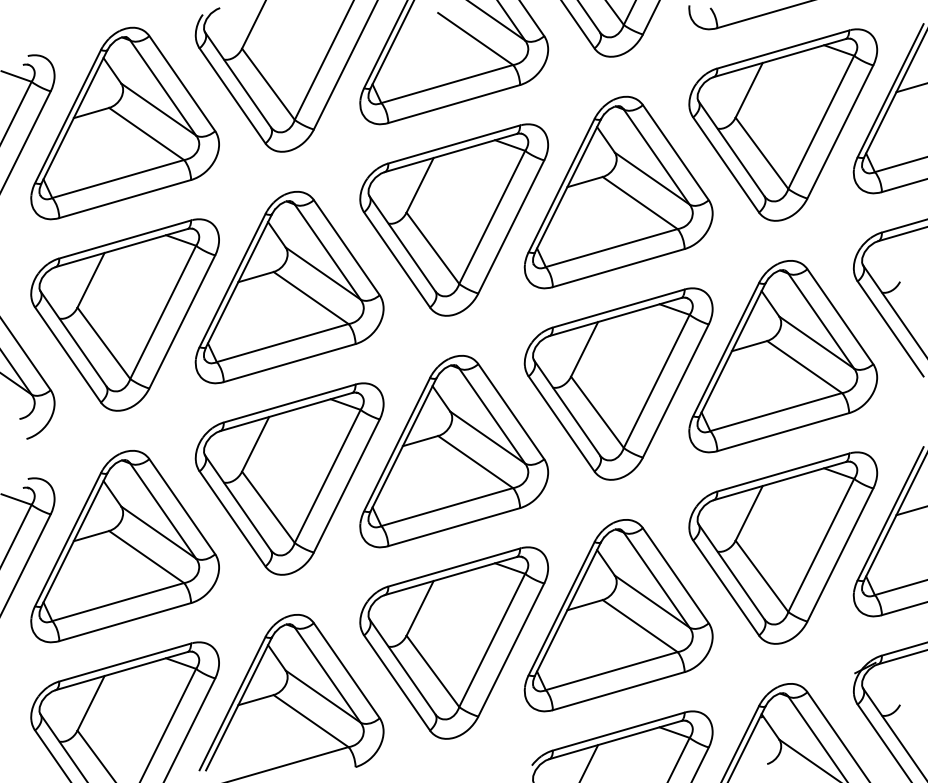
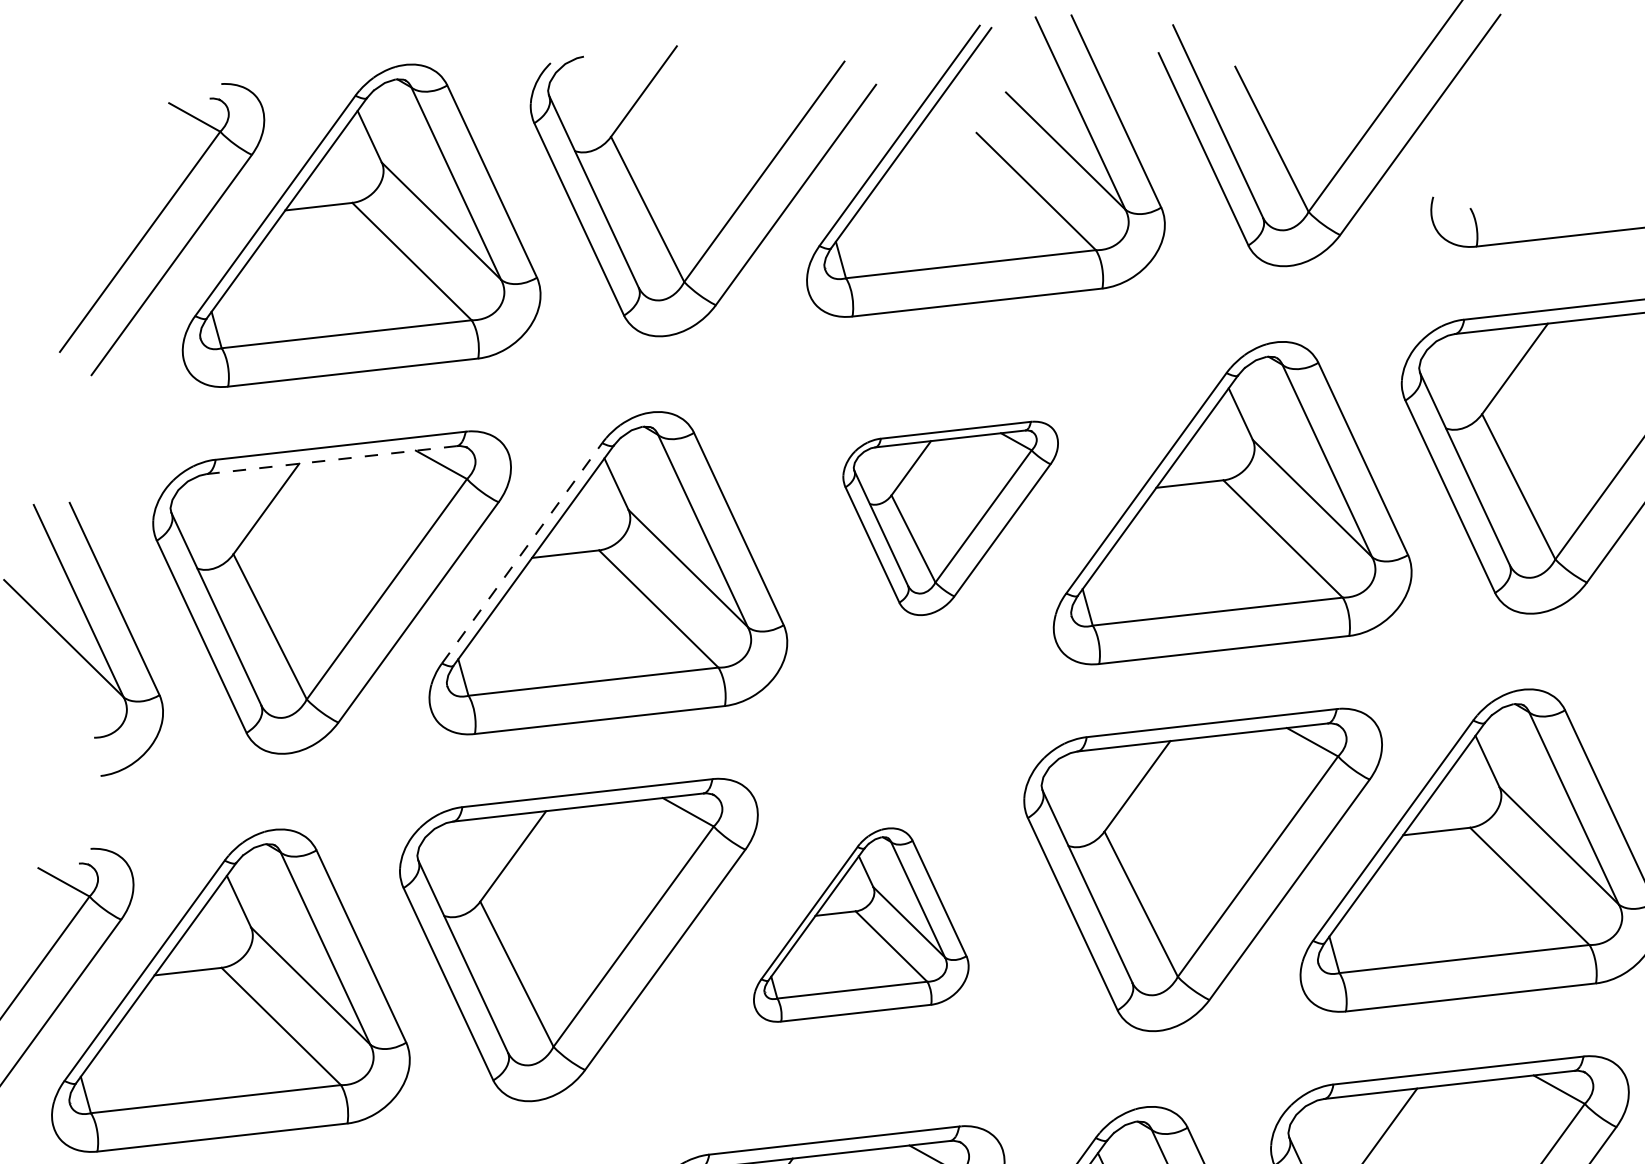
part: (454, 219) -> (942, 511), size x0.6
line: (121, 248) -> (331, 460), solid -> dashed
line: (232, 280) -> (522, 553), solid -> dashed
part: (454, 451) -> (870, 930), size x0.6

